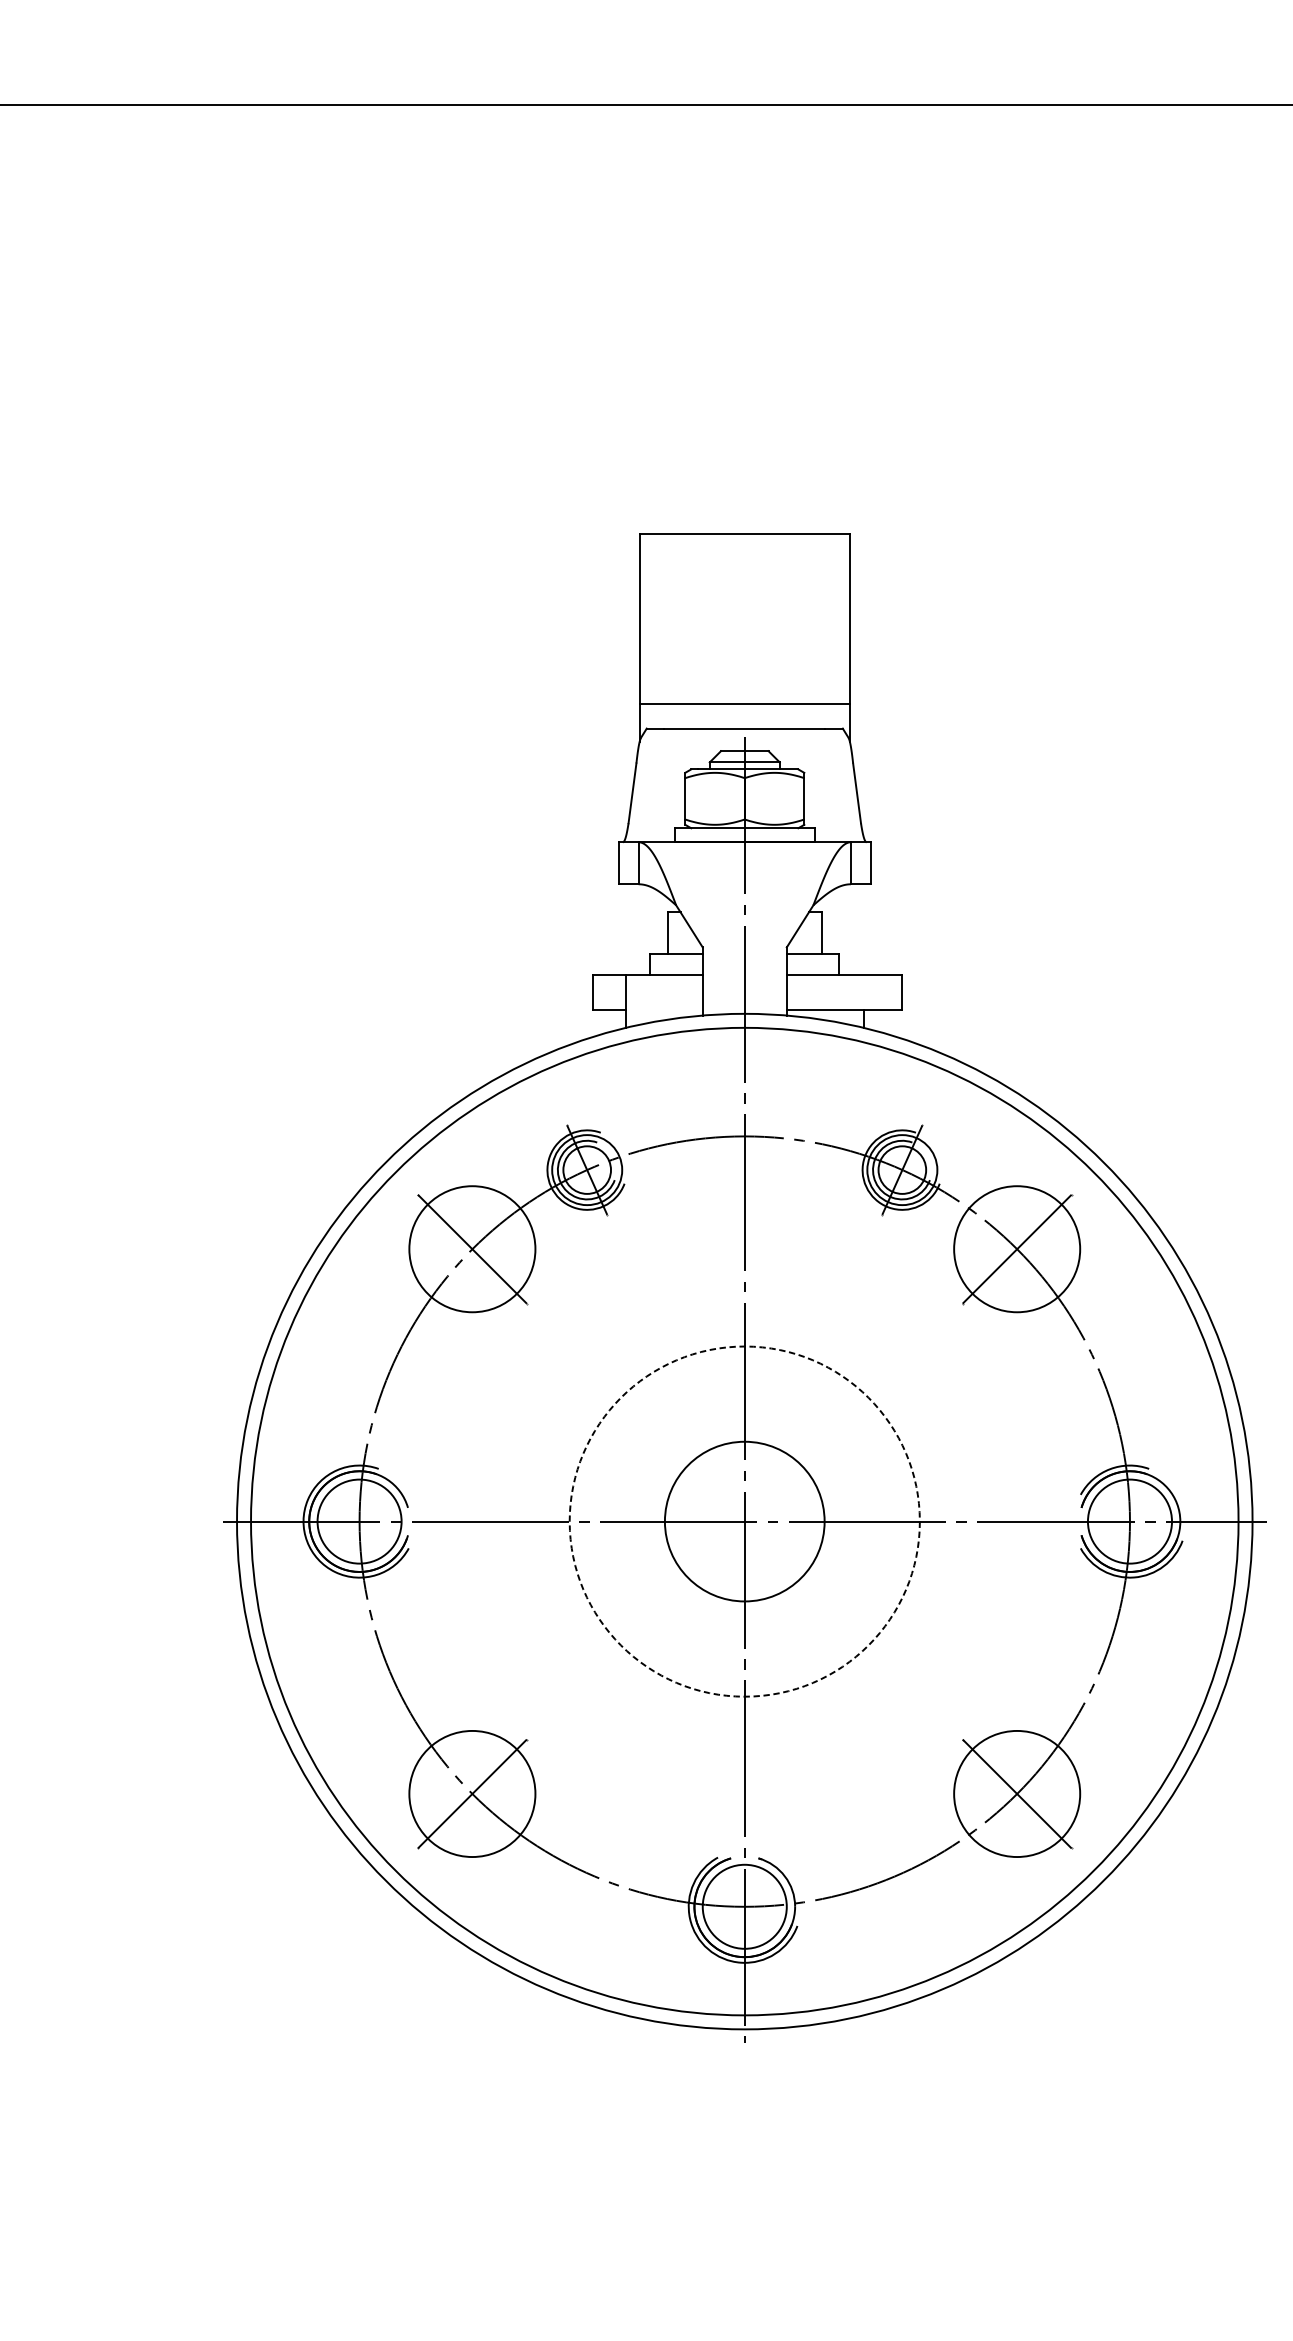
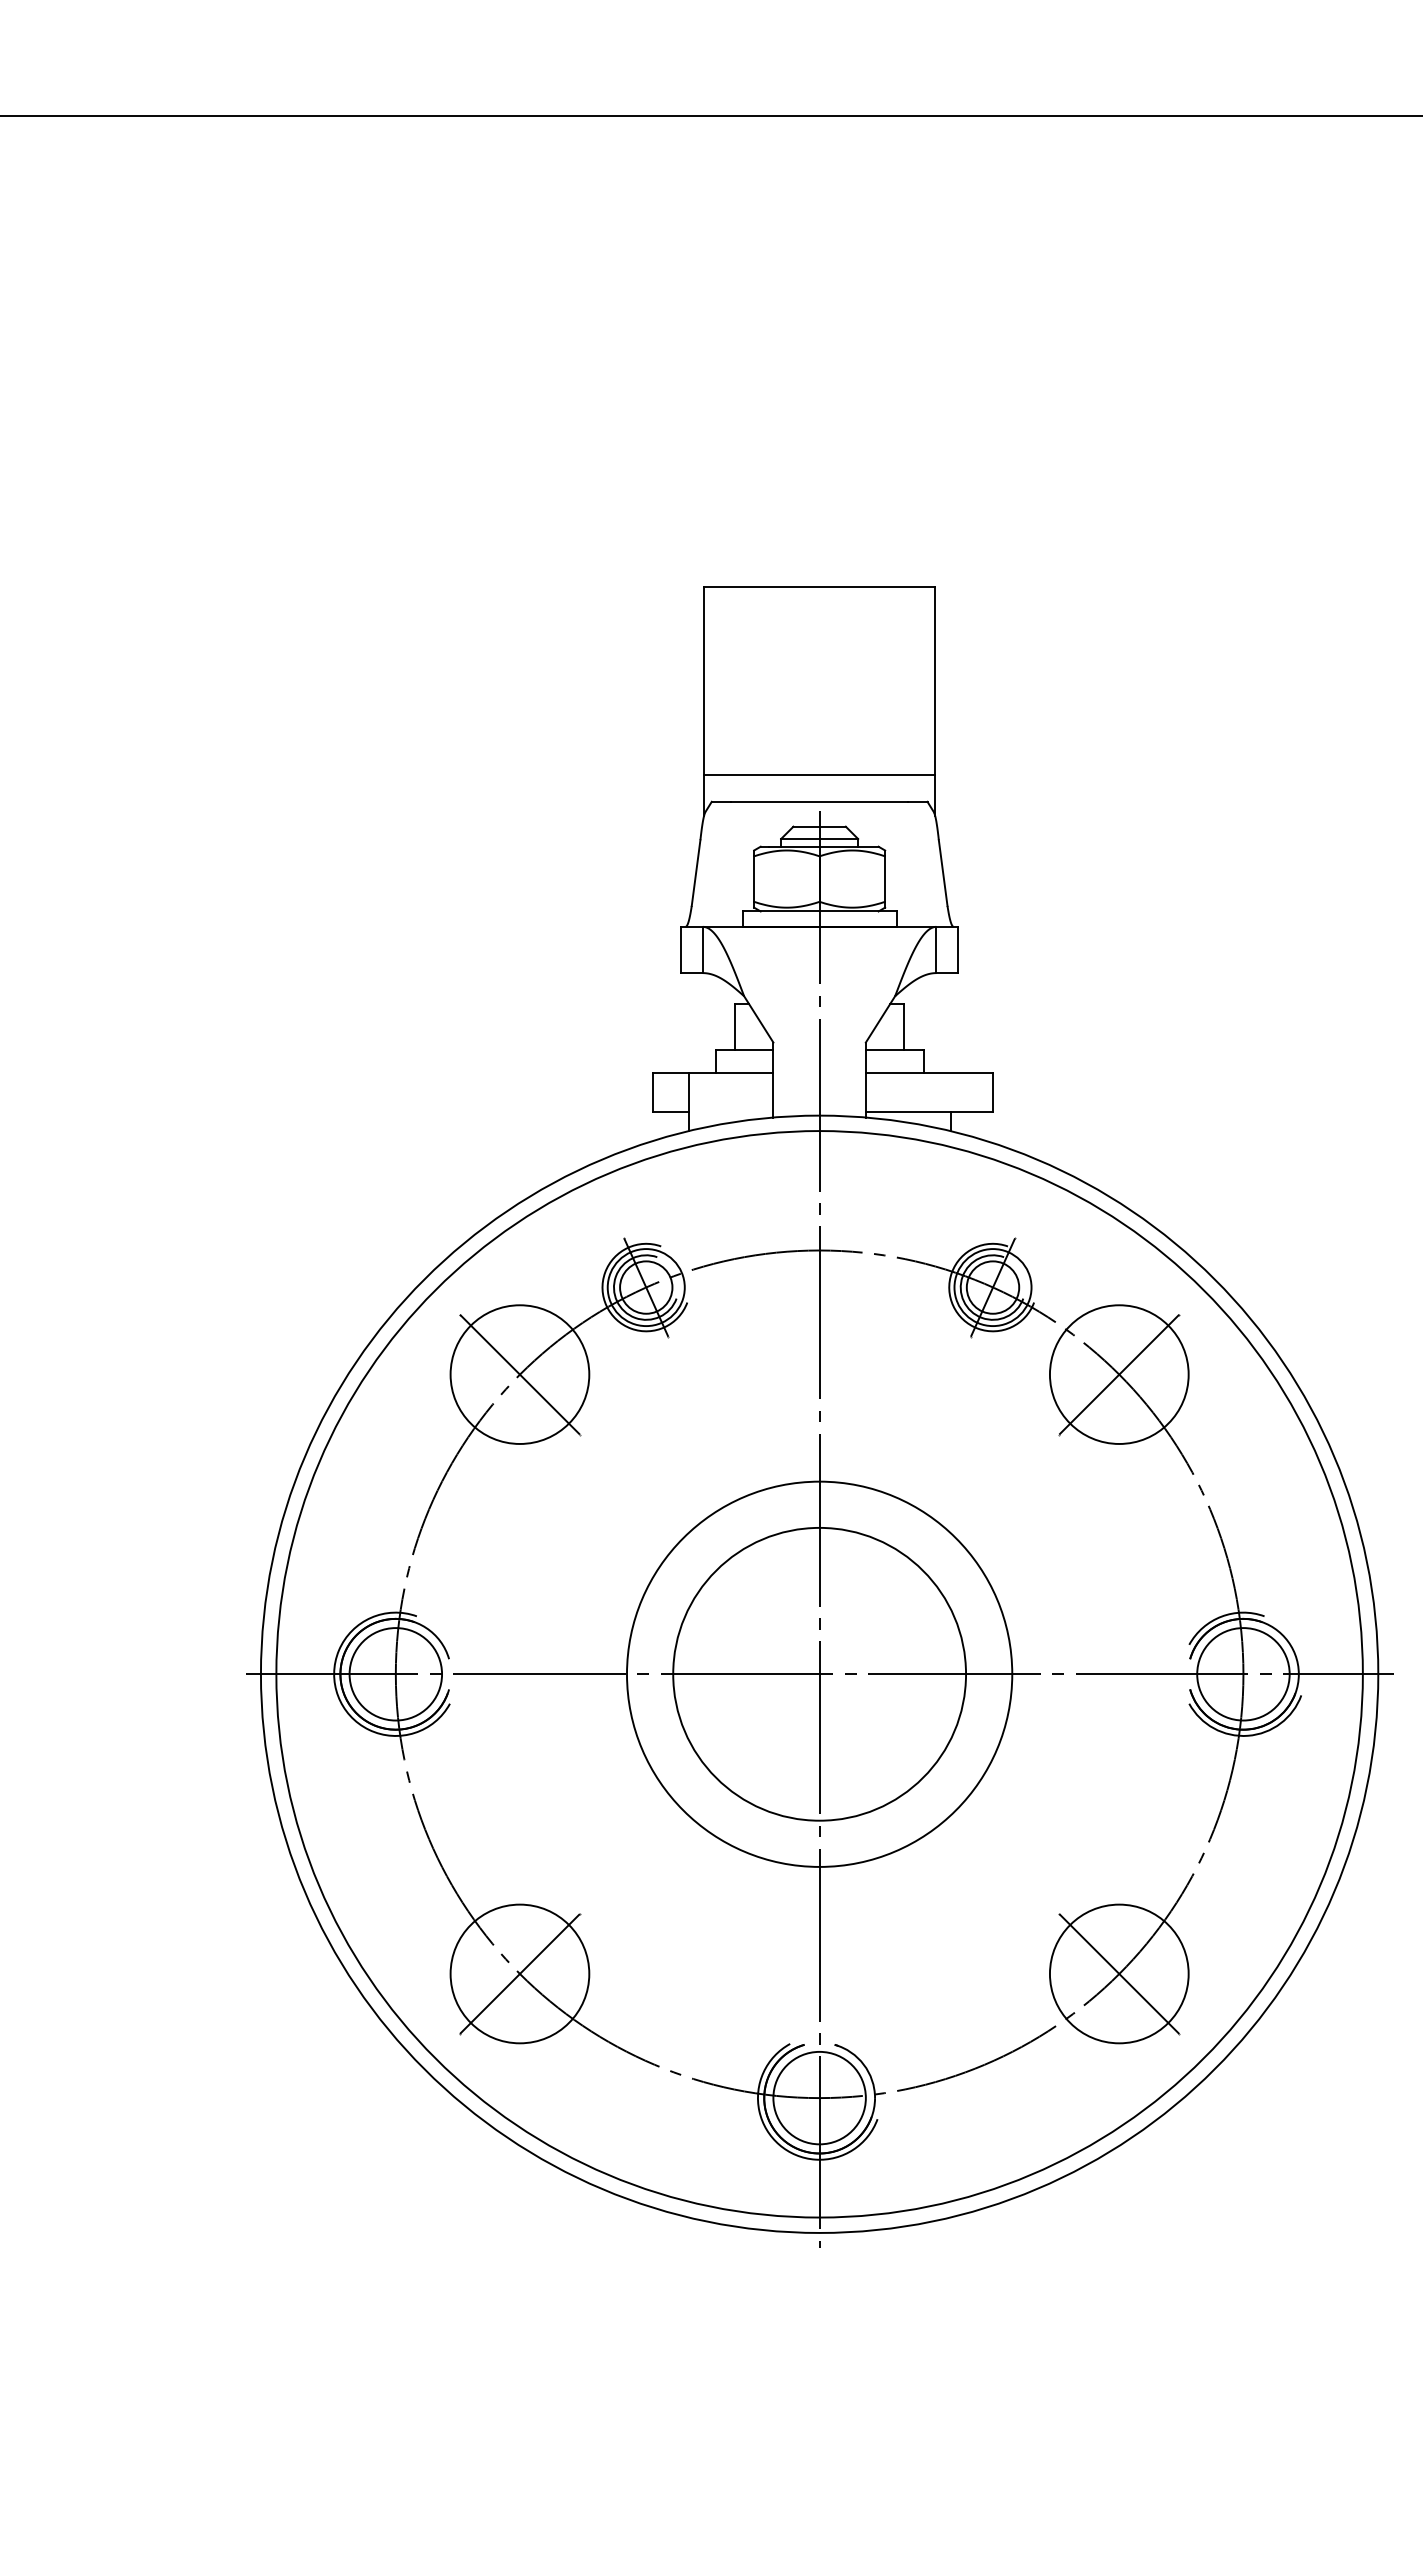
circle: (744, 1520) -> (819, 1673), dashed -> solid
circle: (744, 1520) -> (819, 1673), size x1.67

